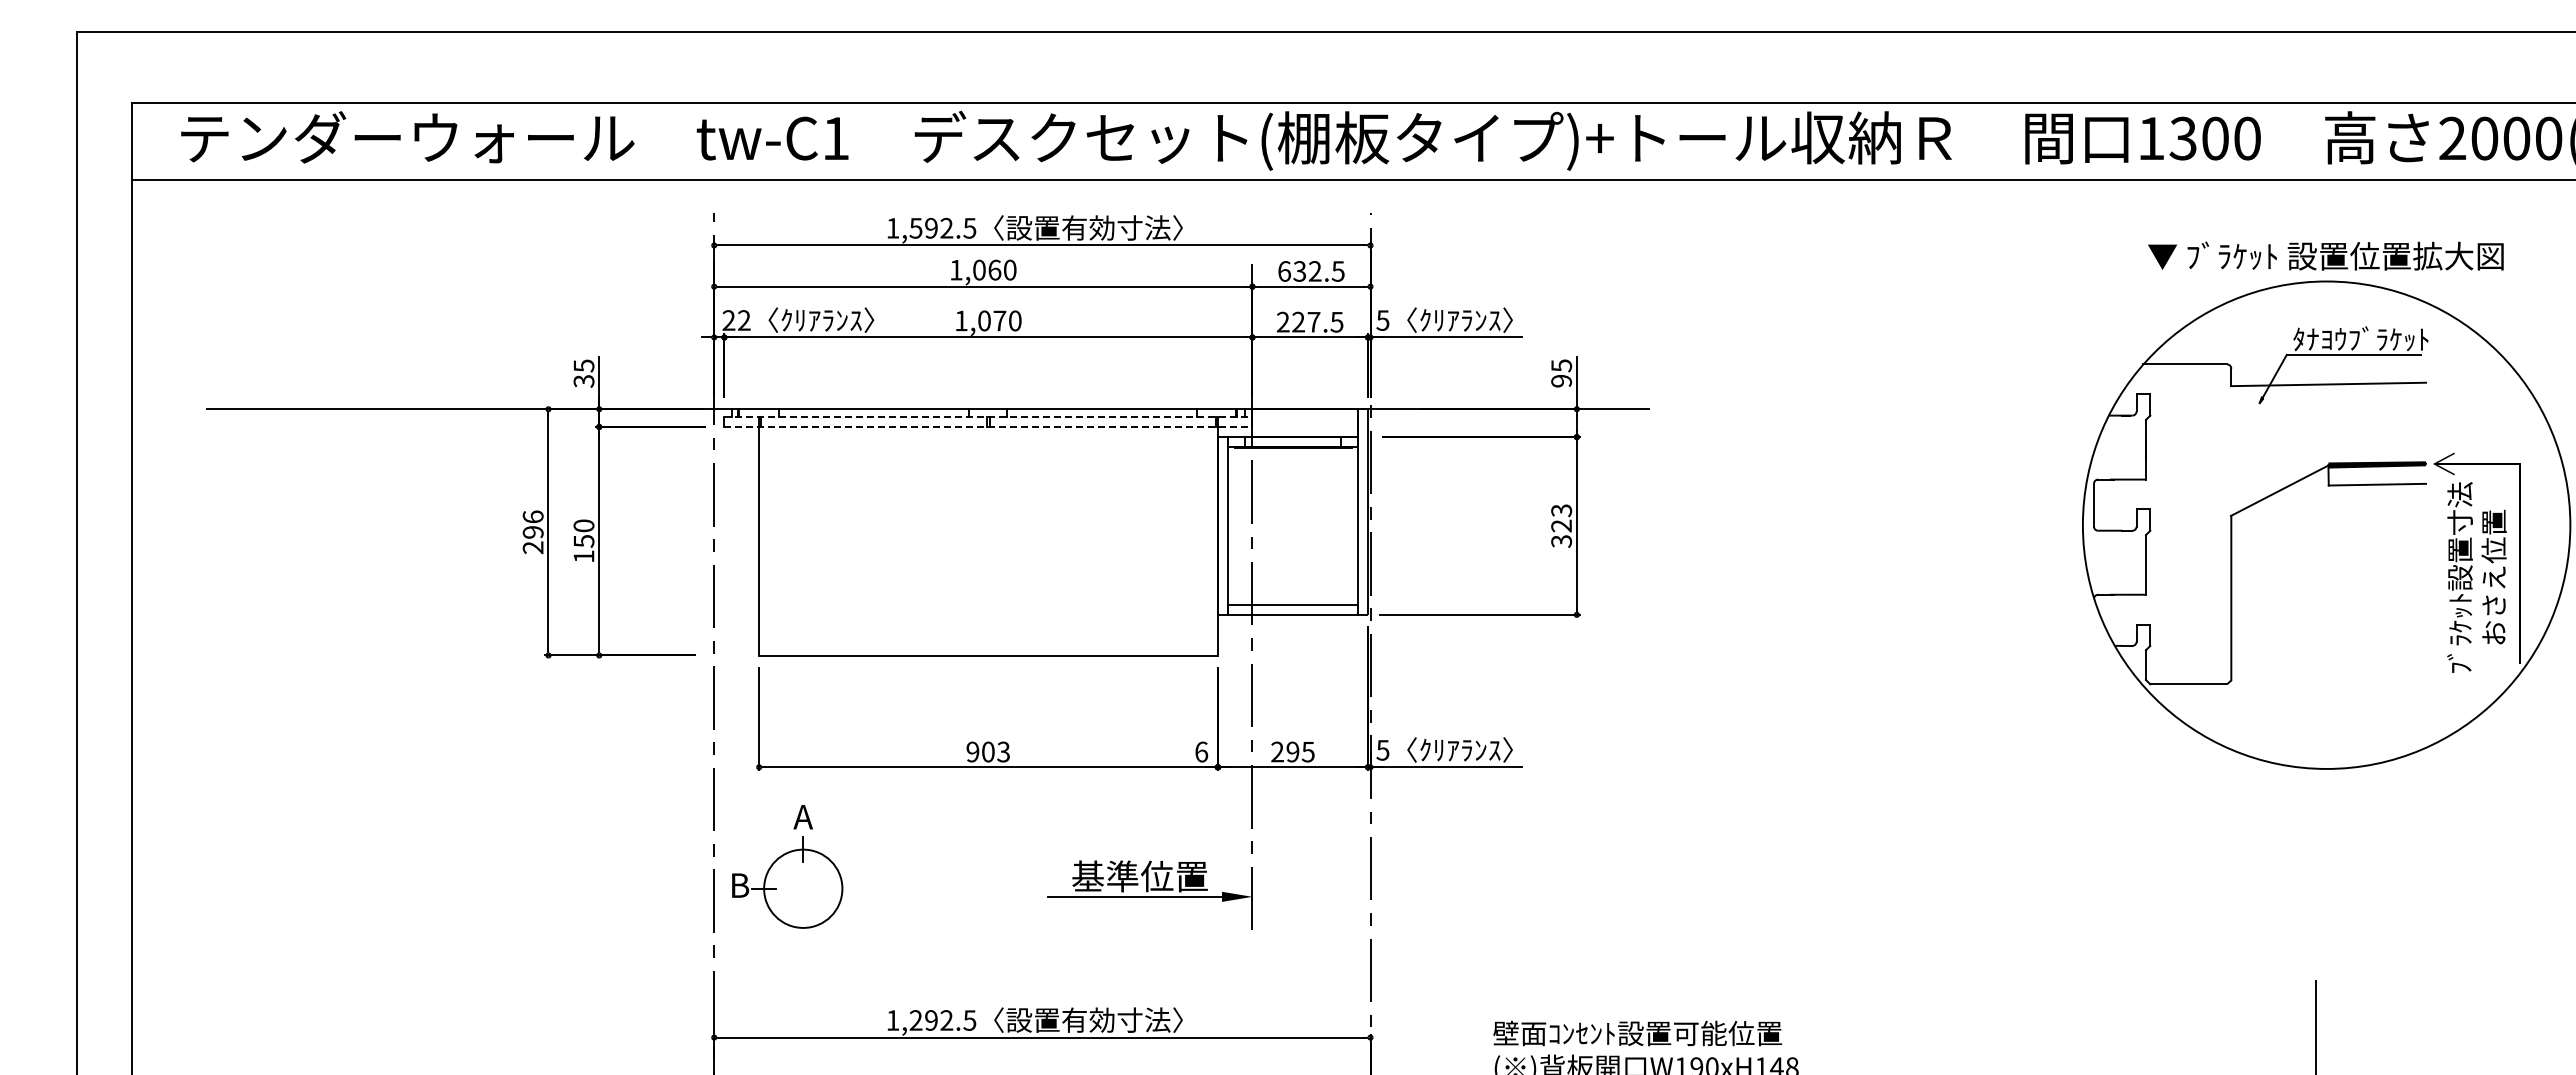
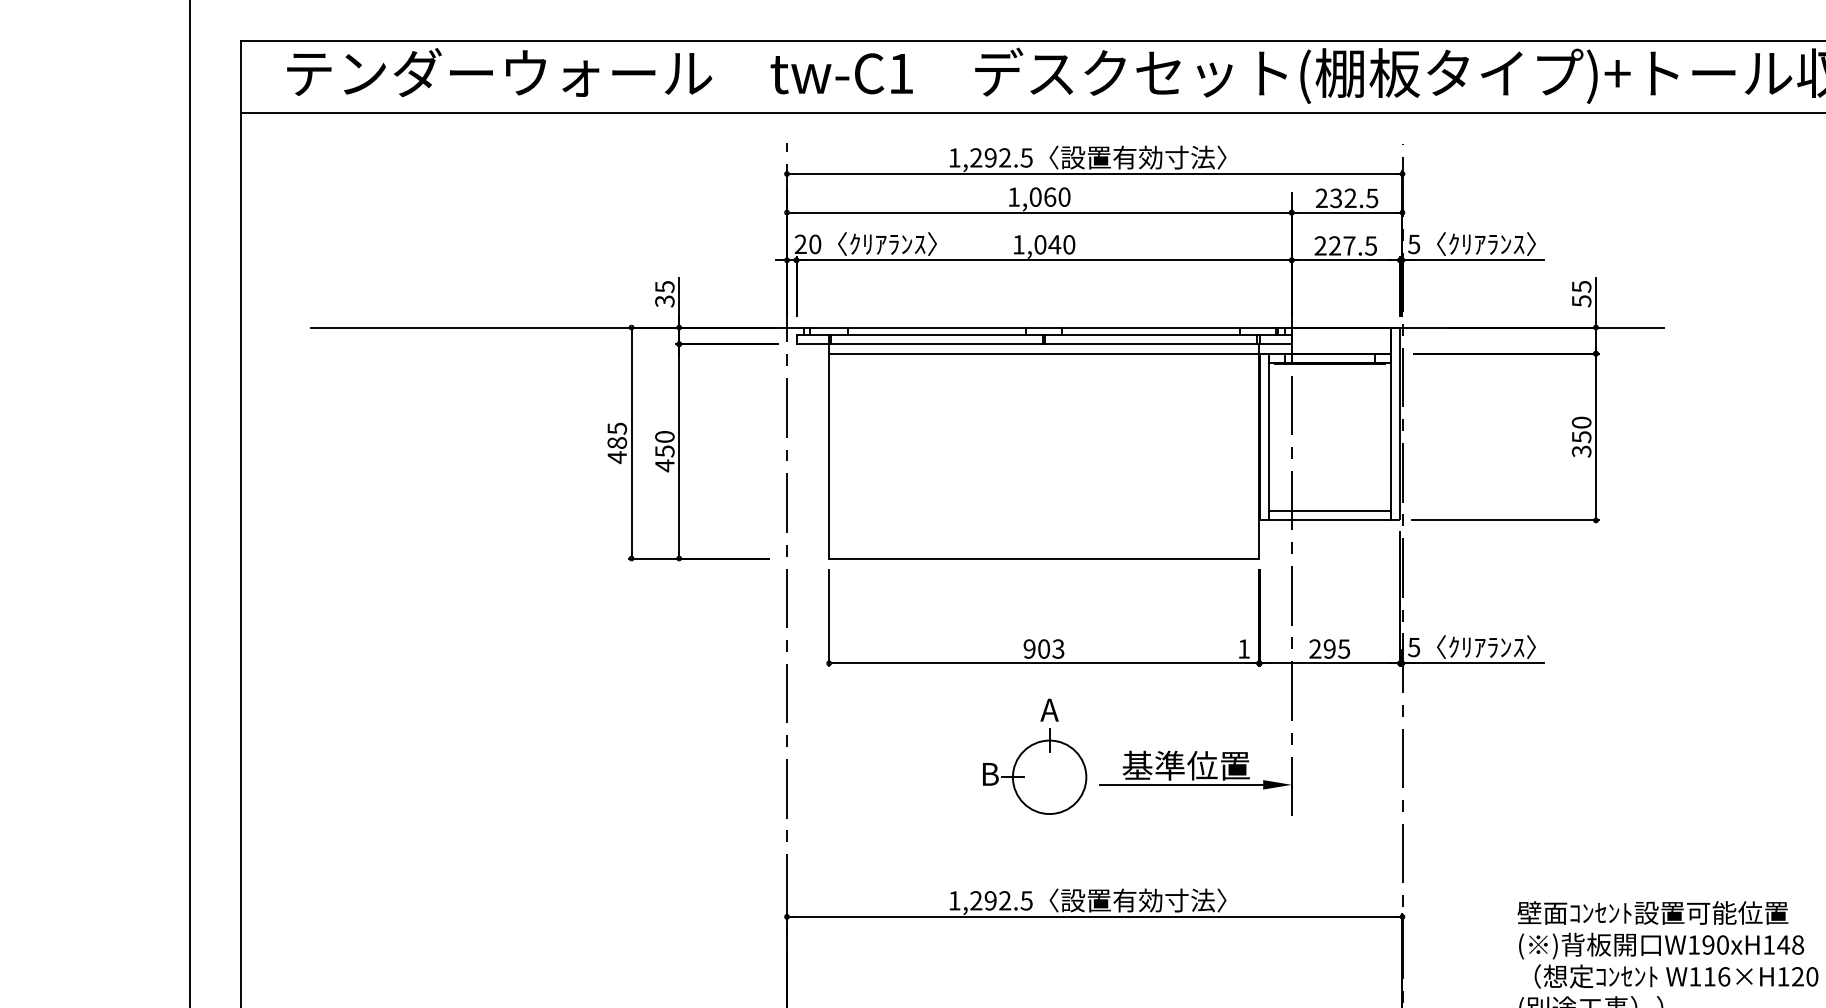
text: (915, 227) -> (975, 157), 1,592.5 -> 1,292.5
text: (1284, 271) -> (1321, 198), 632.5 -> 232.5
text: (744, 320) -> (815, 244), 22 -> 20
text: (999, 320) -> (1054, 244), 1,070 -> 1,040
text: (1561, 381) -> (1581, 301), 95 -> 55
line: (988, 417) -> (1044, 335), dashed -> solid
line: (988, 427) -> (1044, 344), dashed -> solid
line: (988, 437) -> (1044, 354), added
text: (1561, 518) -> (1581, 430), 323 -> 350
text: (532, 532) -> (616, 443), 296 -> 485
text: (583, 556) -> (664, 465), 150 -> 450
text: (1201, 751) -> (1243, 648), 6 -> 1
part: (787, 866) -> (1034, 756), moved

